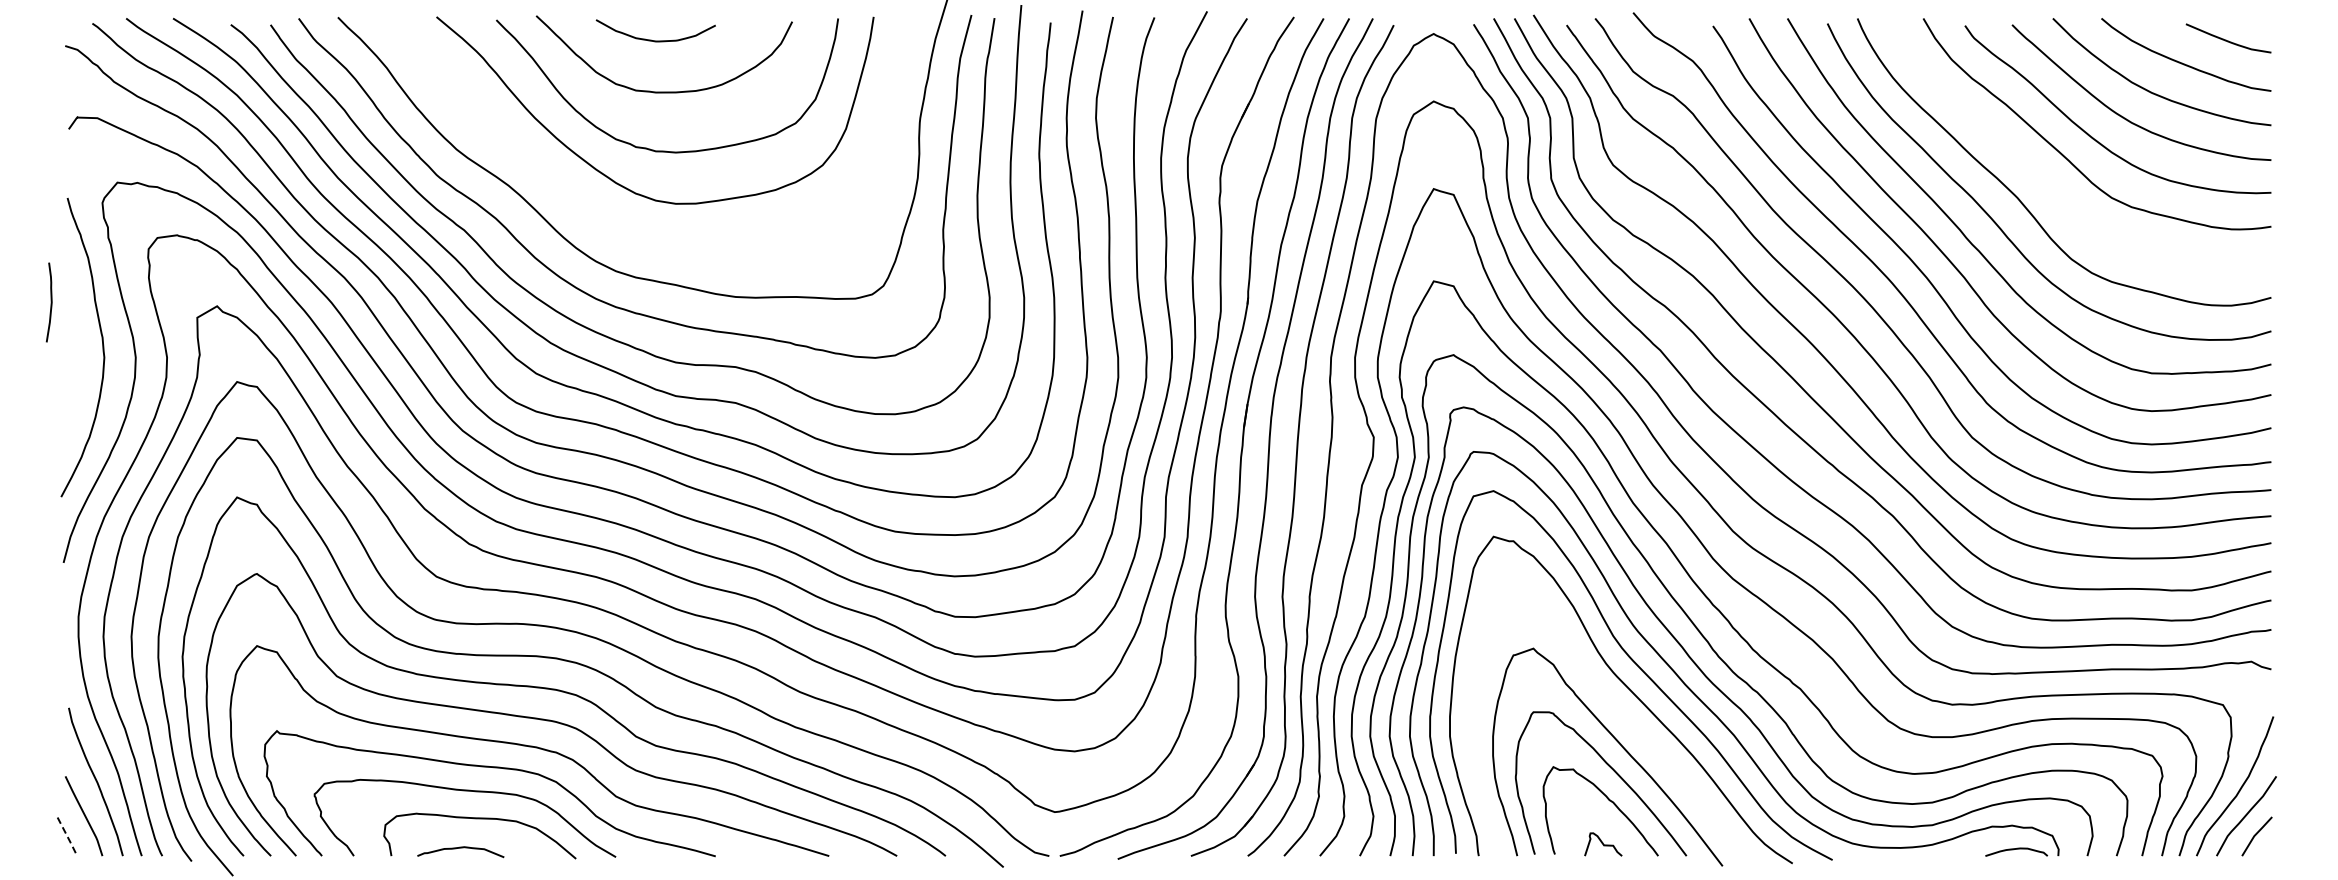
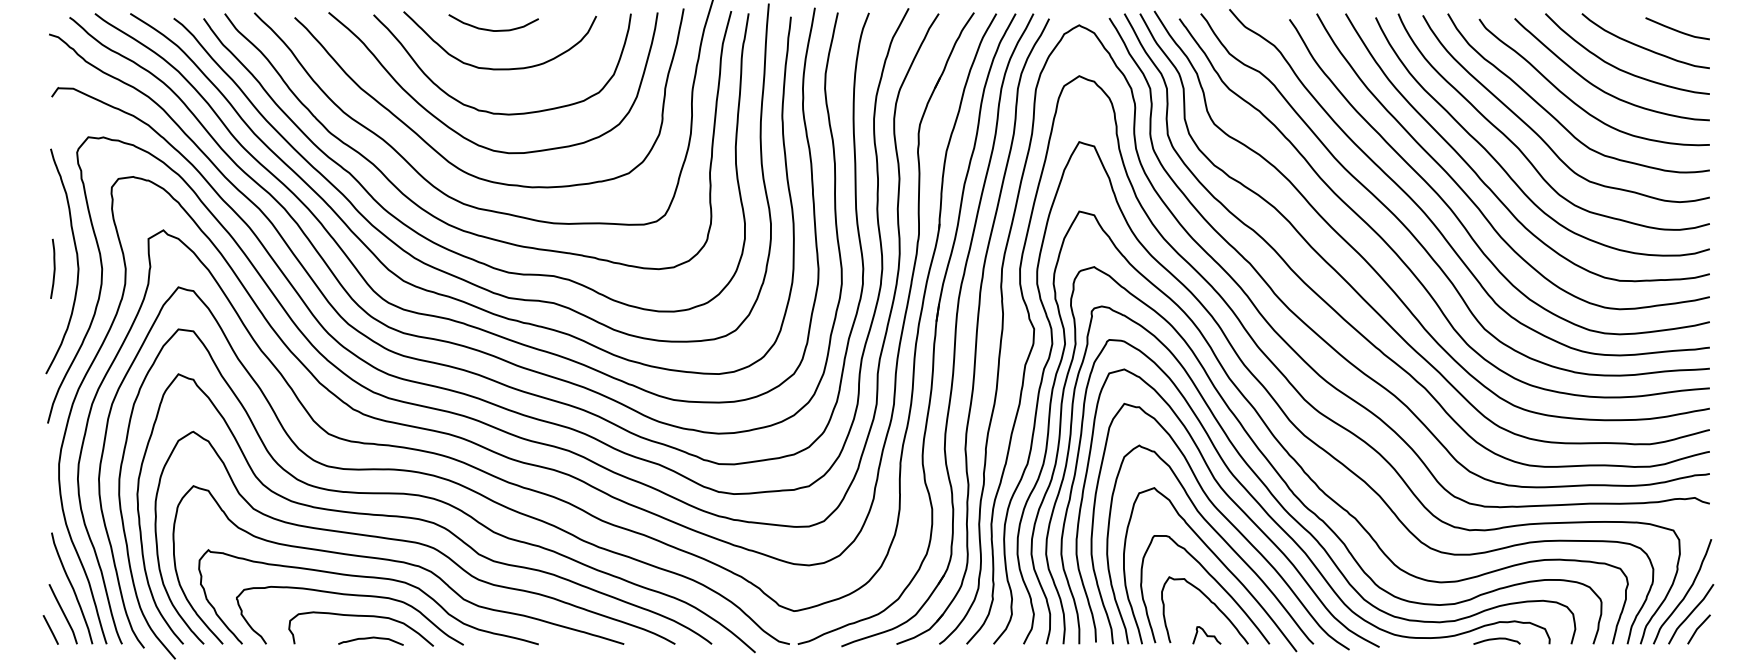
curve: (2044, 179) -> (1539, 134), added
curve: (587, 206) -> (442, 155), added
curve: (50, 302) -> (53, 268), moved
curve: (1619, 712) -> (1219, 536), added
line: (68, 837) -> (51, 630), dashed -> solid
curve: (460, 848) -> (370, 638), moved
curve: (2016, 849) -> (1496, 639), moved

